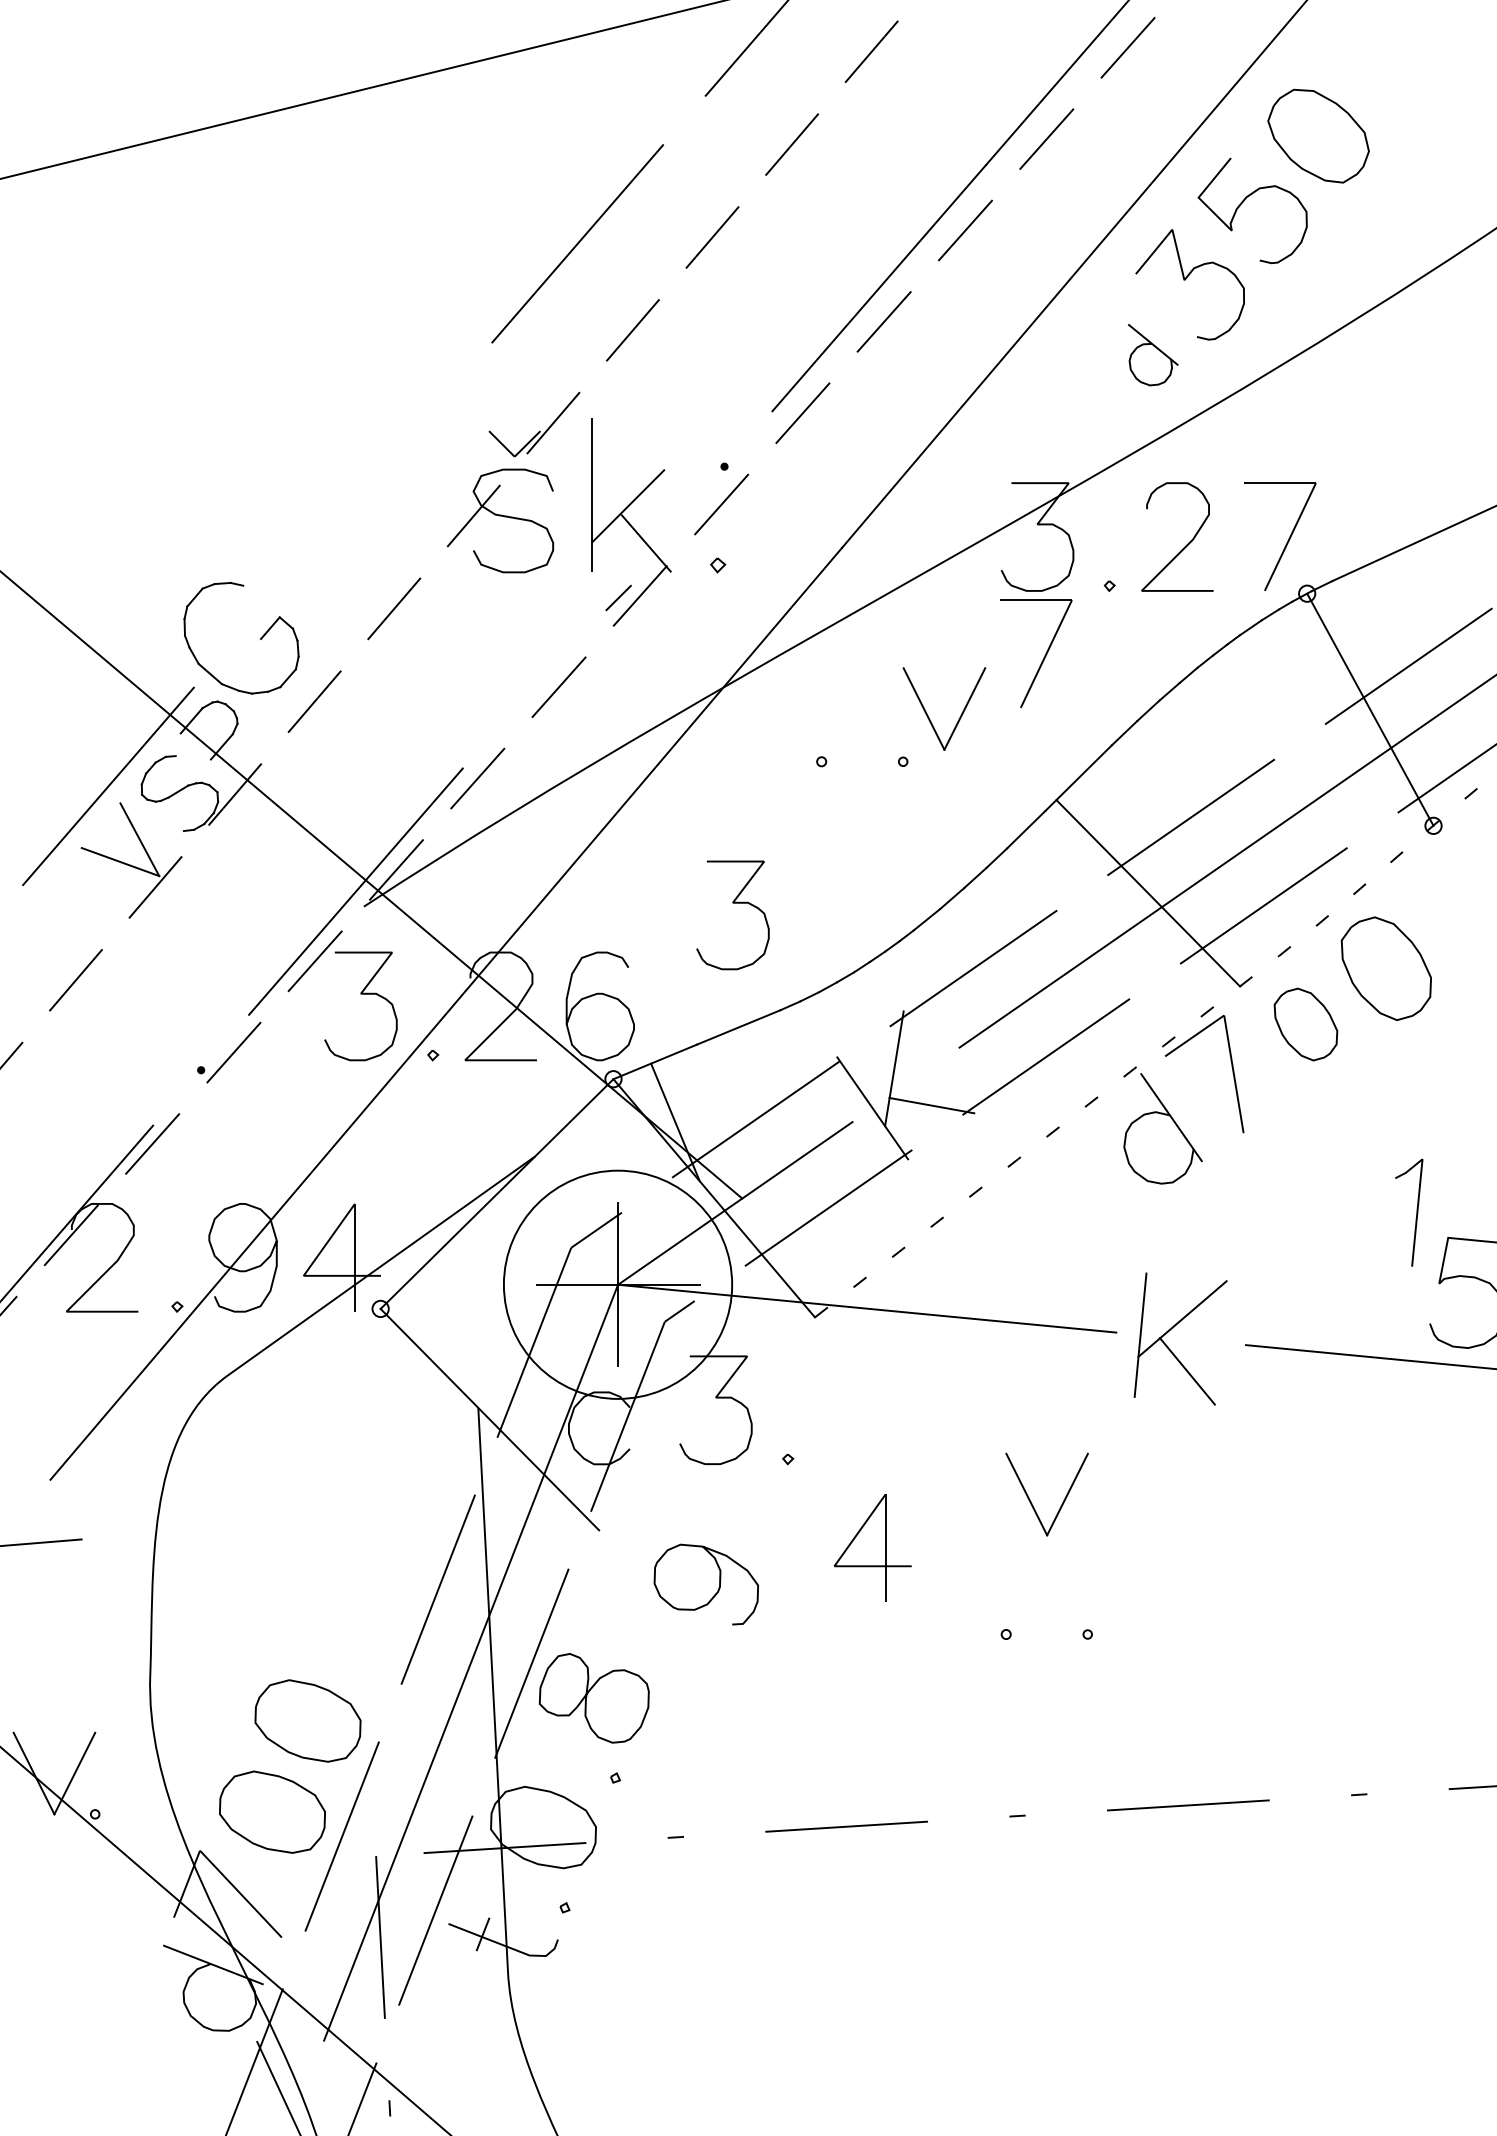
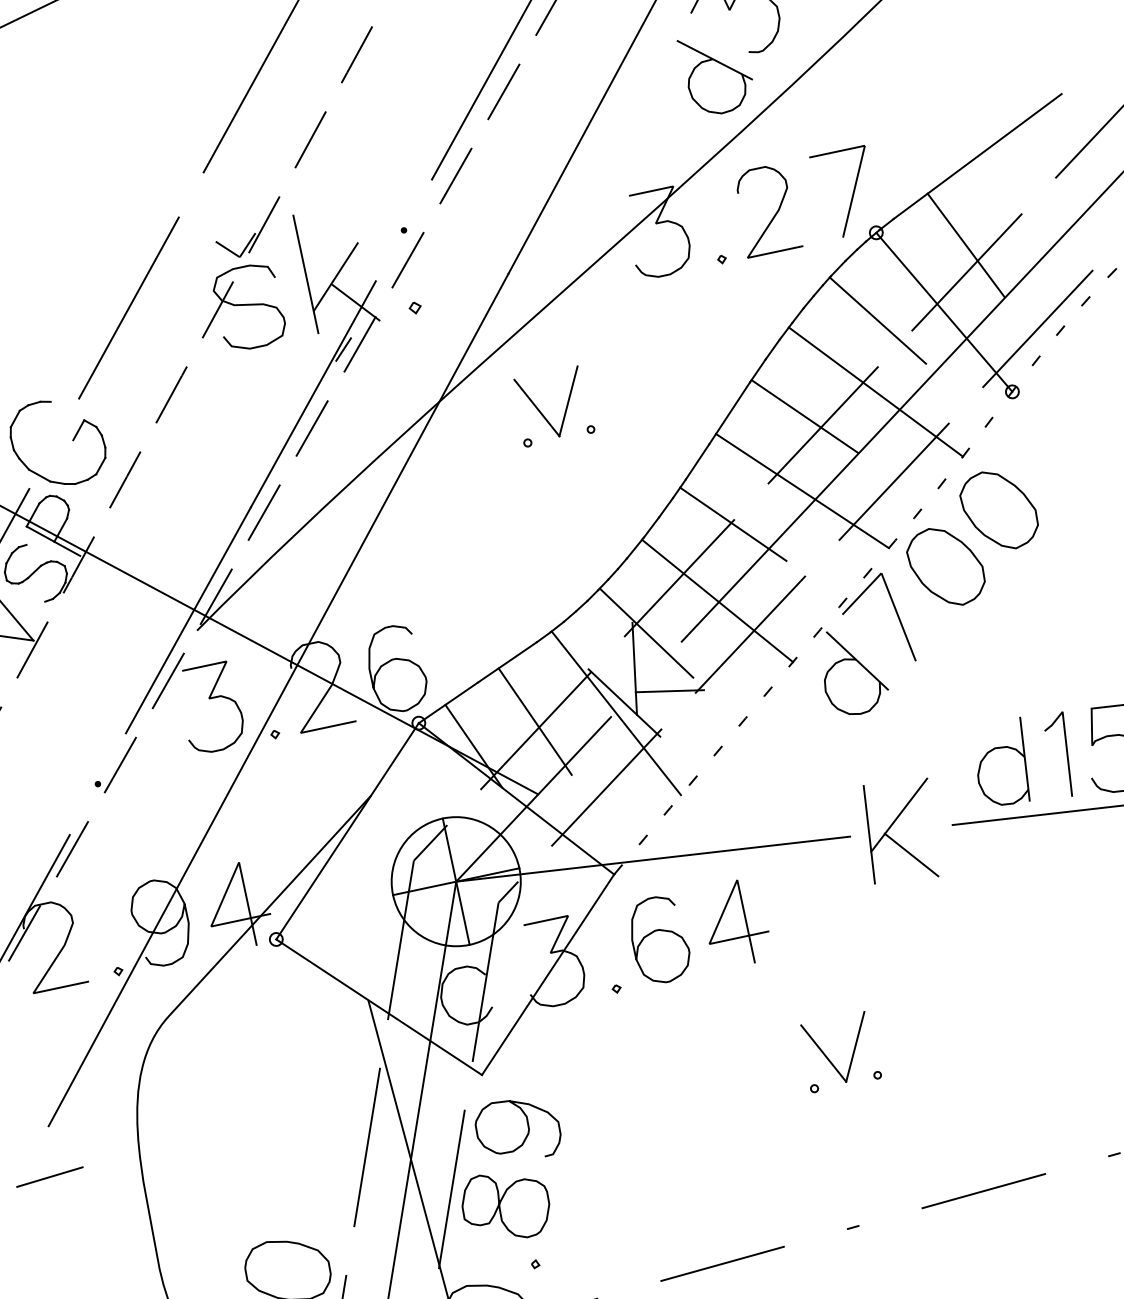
part: (1153, 354) -> (717, 72), size x1.67
line: (364, 490) -> (129, 308), added
line: (1414, 632) -> (965, 245), added
line: (569, 645) -> (313, 394), added
part: (1043, 657) -> (682, 325), removed
line: (1286, 702) -> (878, 320), added
part: (928, 715) -> (541, 412), moved
line: (209, 758) -> (53, 541), added
line: (1264, 789) -> (875, 391), added
line: (1170, 801) -> (804, 416), added
curve: (732, 903) -> (482, 567), removed
line: (1054, 916) -> (733, 524), added
line: (1014, 1006) -> (717, 600), added
part: (1305, 1024) -> (945, 566), size x1.43
line: (918, 1027) -> (646, 632), added
line: (757, 1107) -> (535, 721), added
line: (859, 1118) -> (615, 713), added
line: (1416, 1212) -> (1066, 754), moved
part: (1323, 1282) -> (1002, 763), added
circle: (617, 1284) -> (455, 881), size x0.71
curve: (857, 1399) -> (660, 931), added
line: (706, 1423) -> (547, 974), added
part: (1031, 1501) -> (828, 1058), moved
part: (872, 1547) -> (735, 923), moved
curve: (718, 1587) -> (528, 1130), moved

